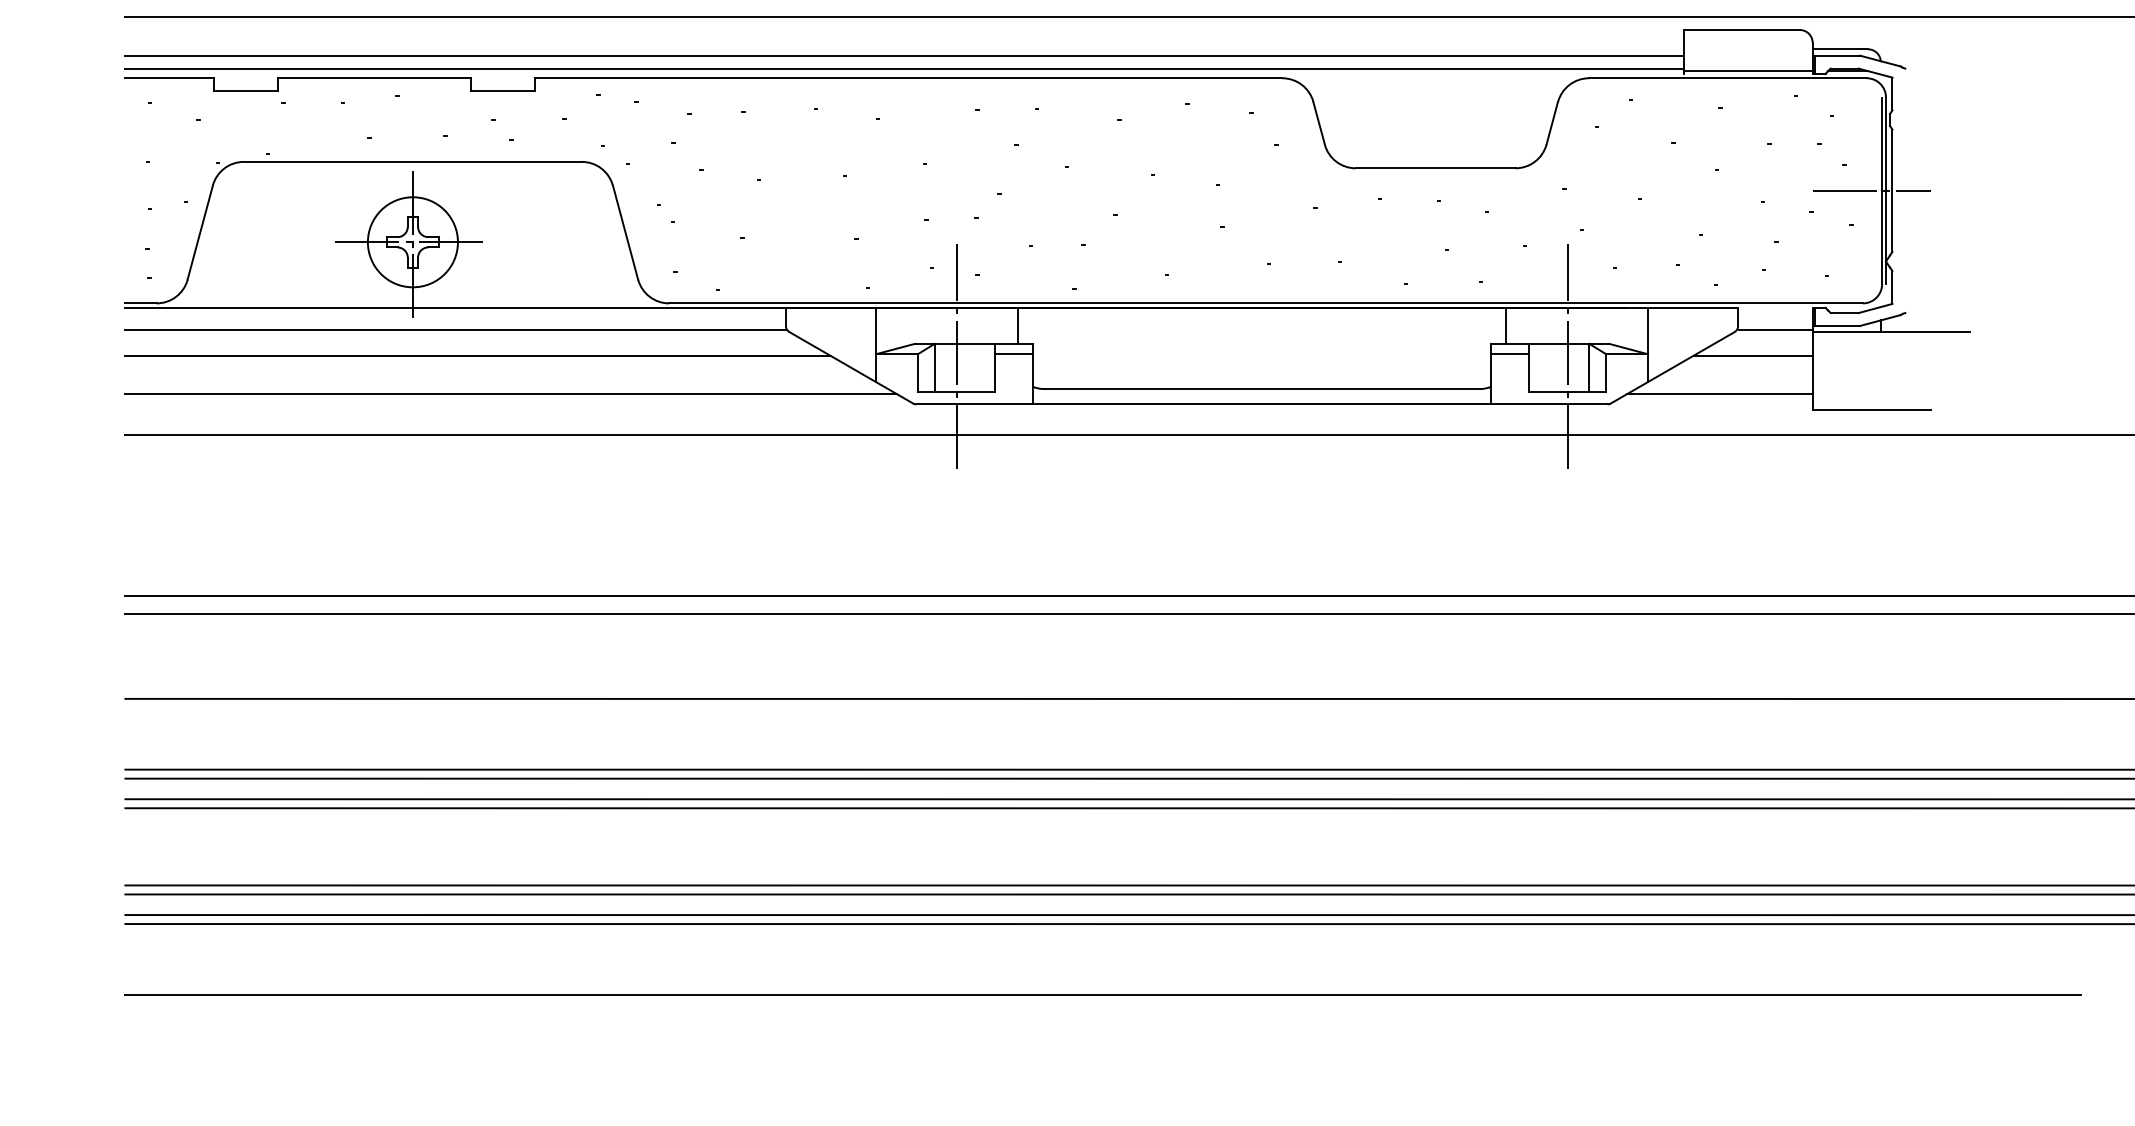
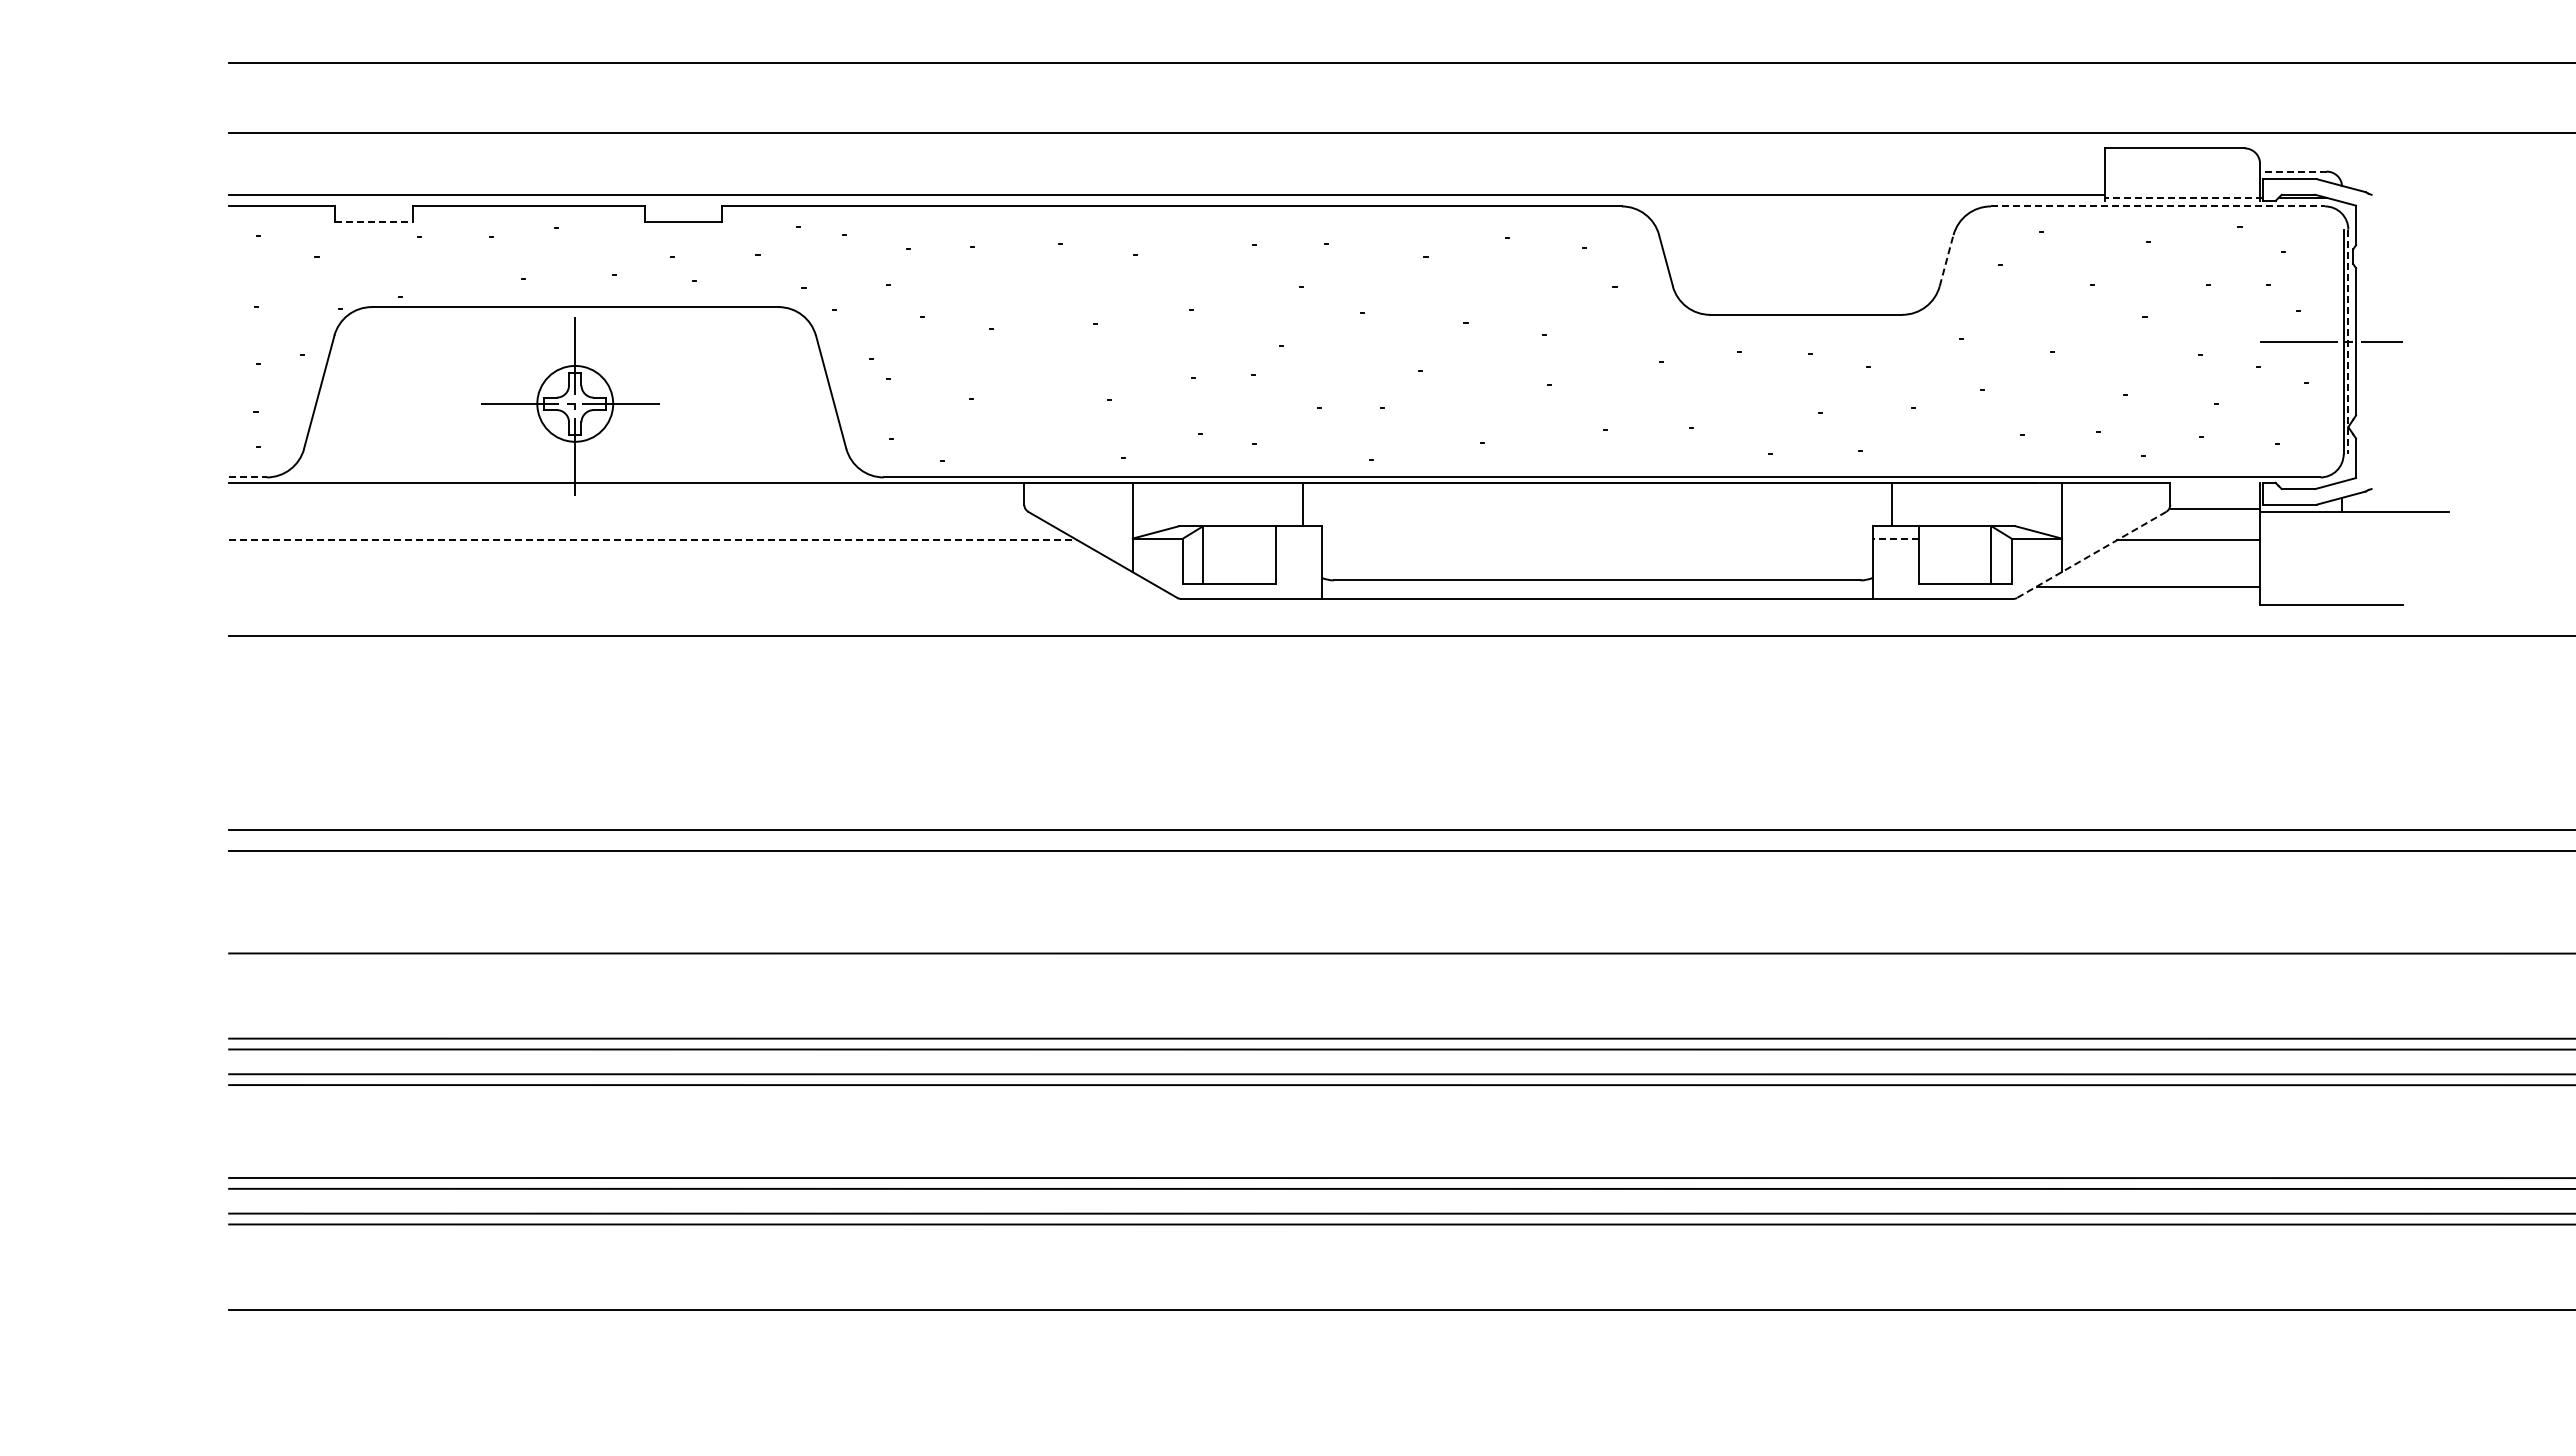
line: (1839, 49) -> (2292, 171), solid -> dashed
line: (904, 55) -> (1167, 179), removed
line: (1749, 70) -> (2184, 197), solid -> dashed
line: (1728, 78) -> (2158, 206), solid -> dashed
line: (245, 90) -> (373, 221), solid -> dashed
line: (1552, 123) -> (1946, 260), solid -> dashed
line: (1886, 191) -> (2348, 342), solid -> dashed
circle: (413, 241) -> (575, 403), size x0.7
line: (140, 303) -> (247, 477), solid -> dashed
line: (455, 330) -> (626, 509), removed
line: (1013, 354) -> (1298, 538), removed
line: (1509, 354) -> (1895, 538), solid -> dashed
line: (477, 355) -> (653, 540), solid -> dashed
line: (956, 355) -> (1229, 540), removed
line: (1567, 355) -> (1965, 540), removed
line: (1672, 368) -> (2091, 555), solid -> dashed
line: (511, 394) -> (693, 586), removed

